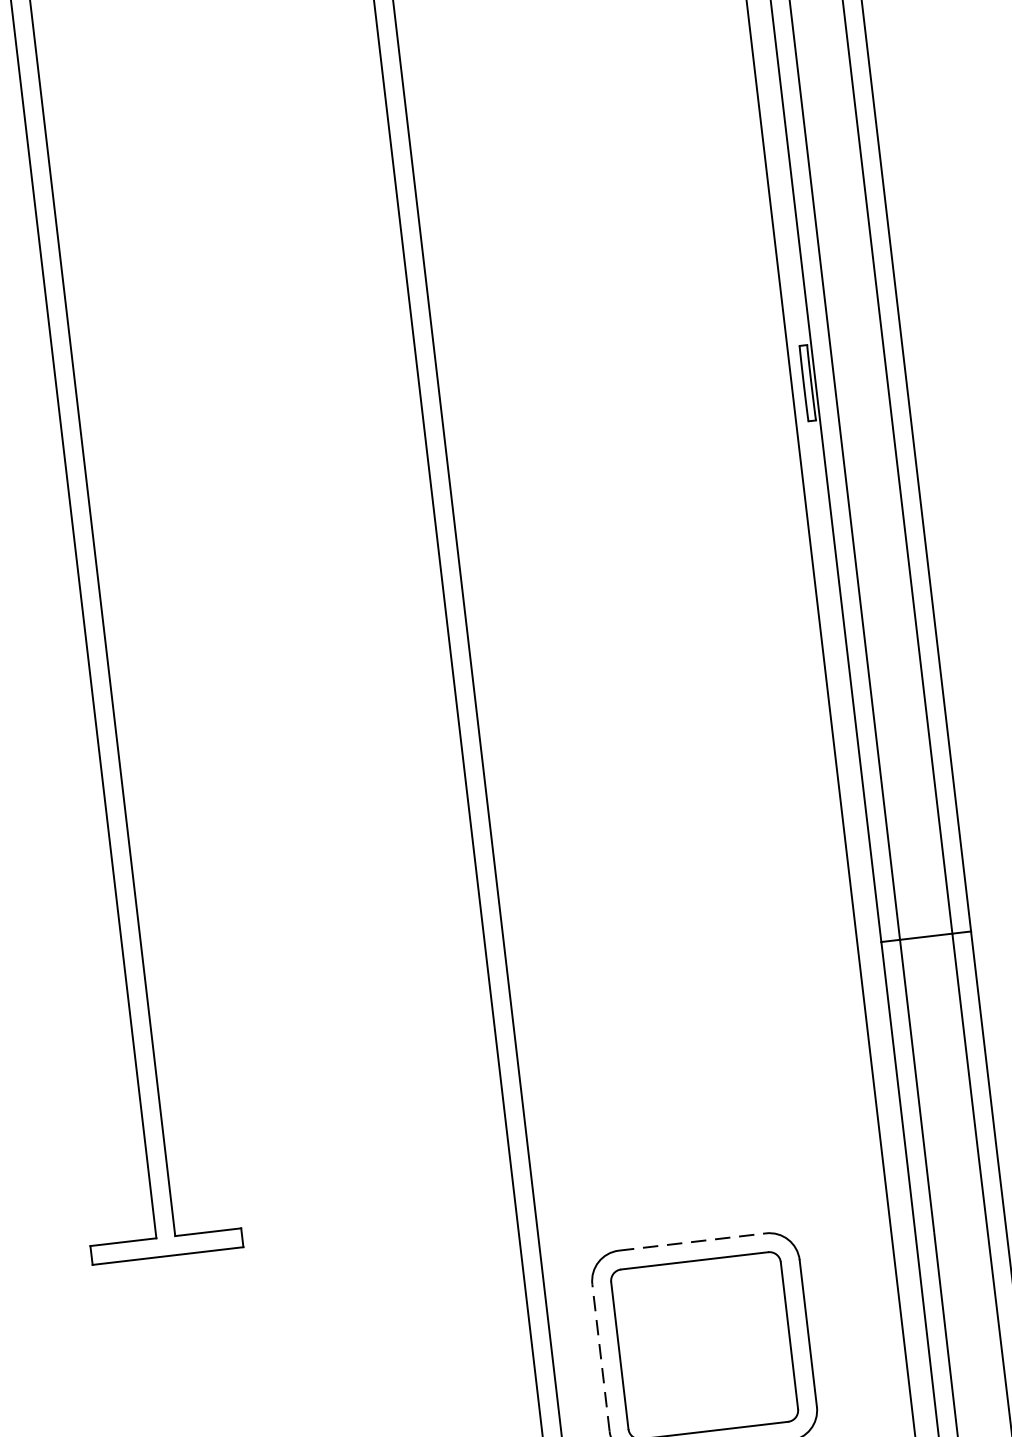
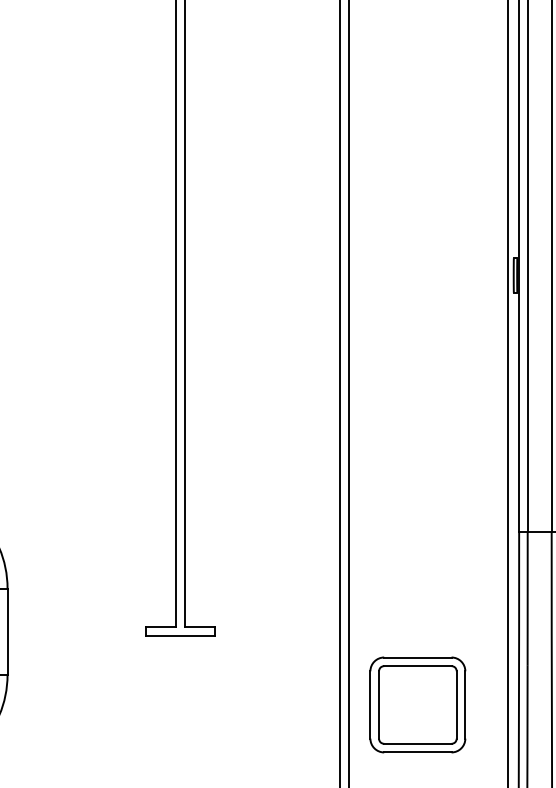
line: (691, 1242) -> (417, 657), dashed -> solid
line: (601, 1356) -> (370, 704), dashed -> solid

